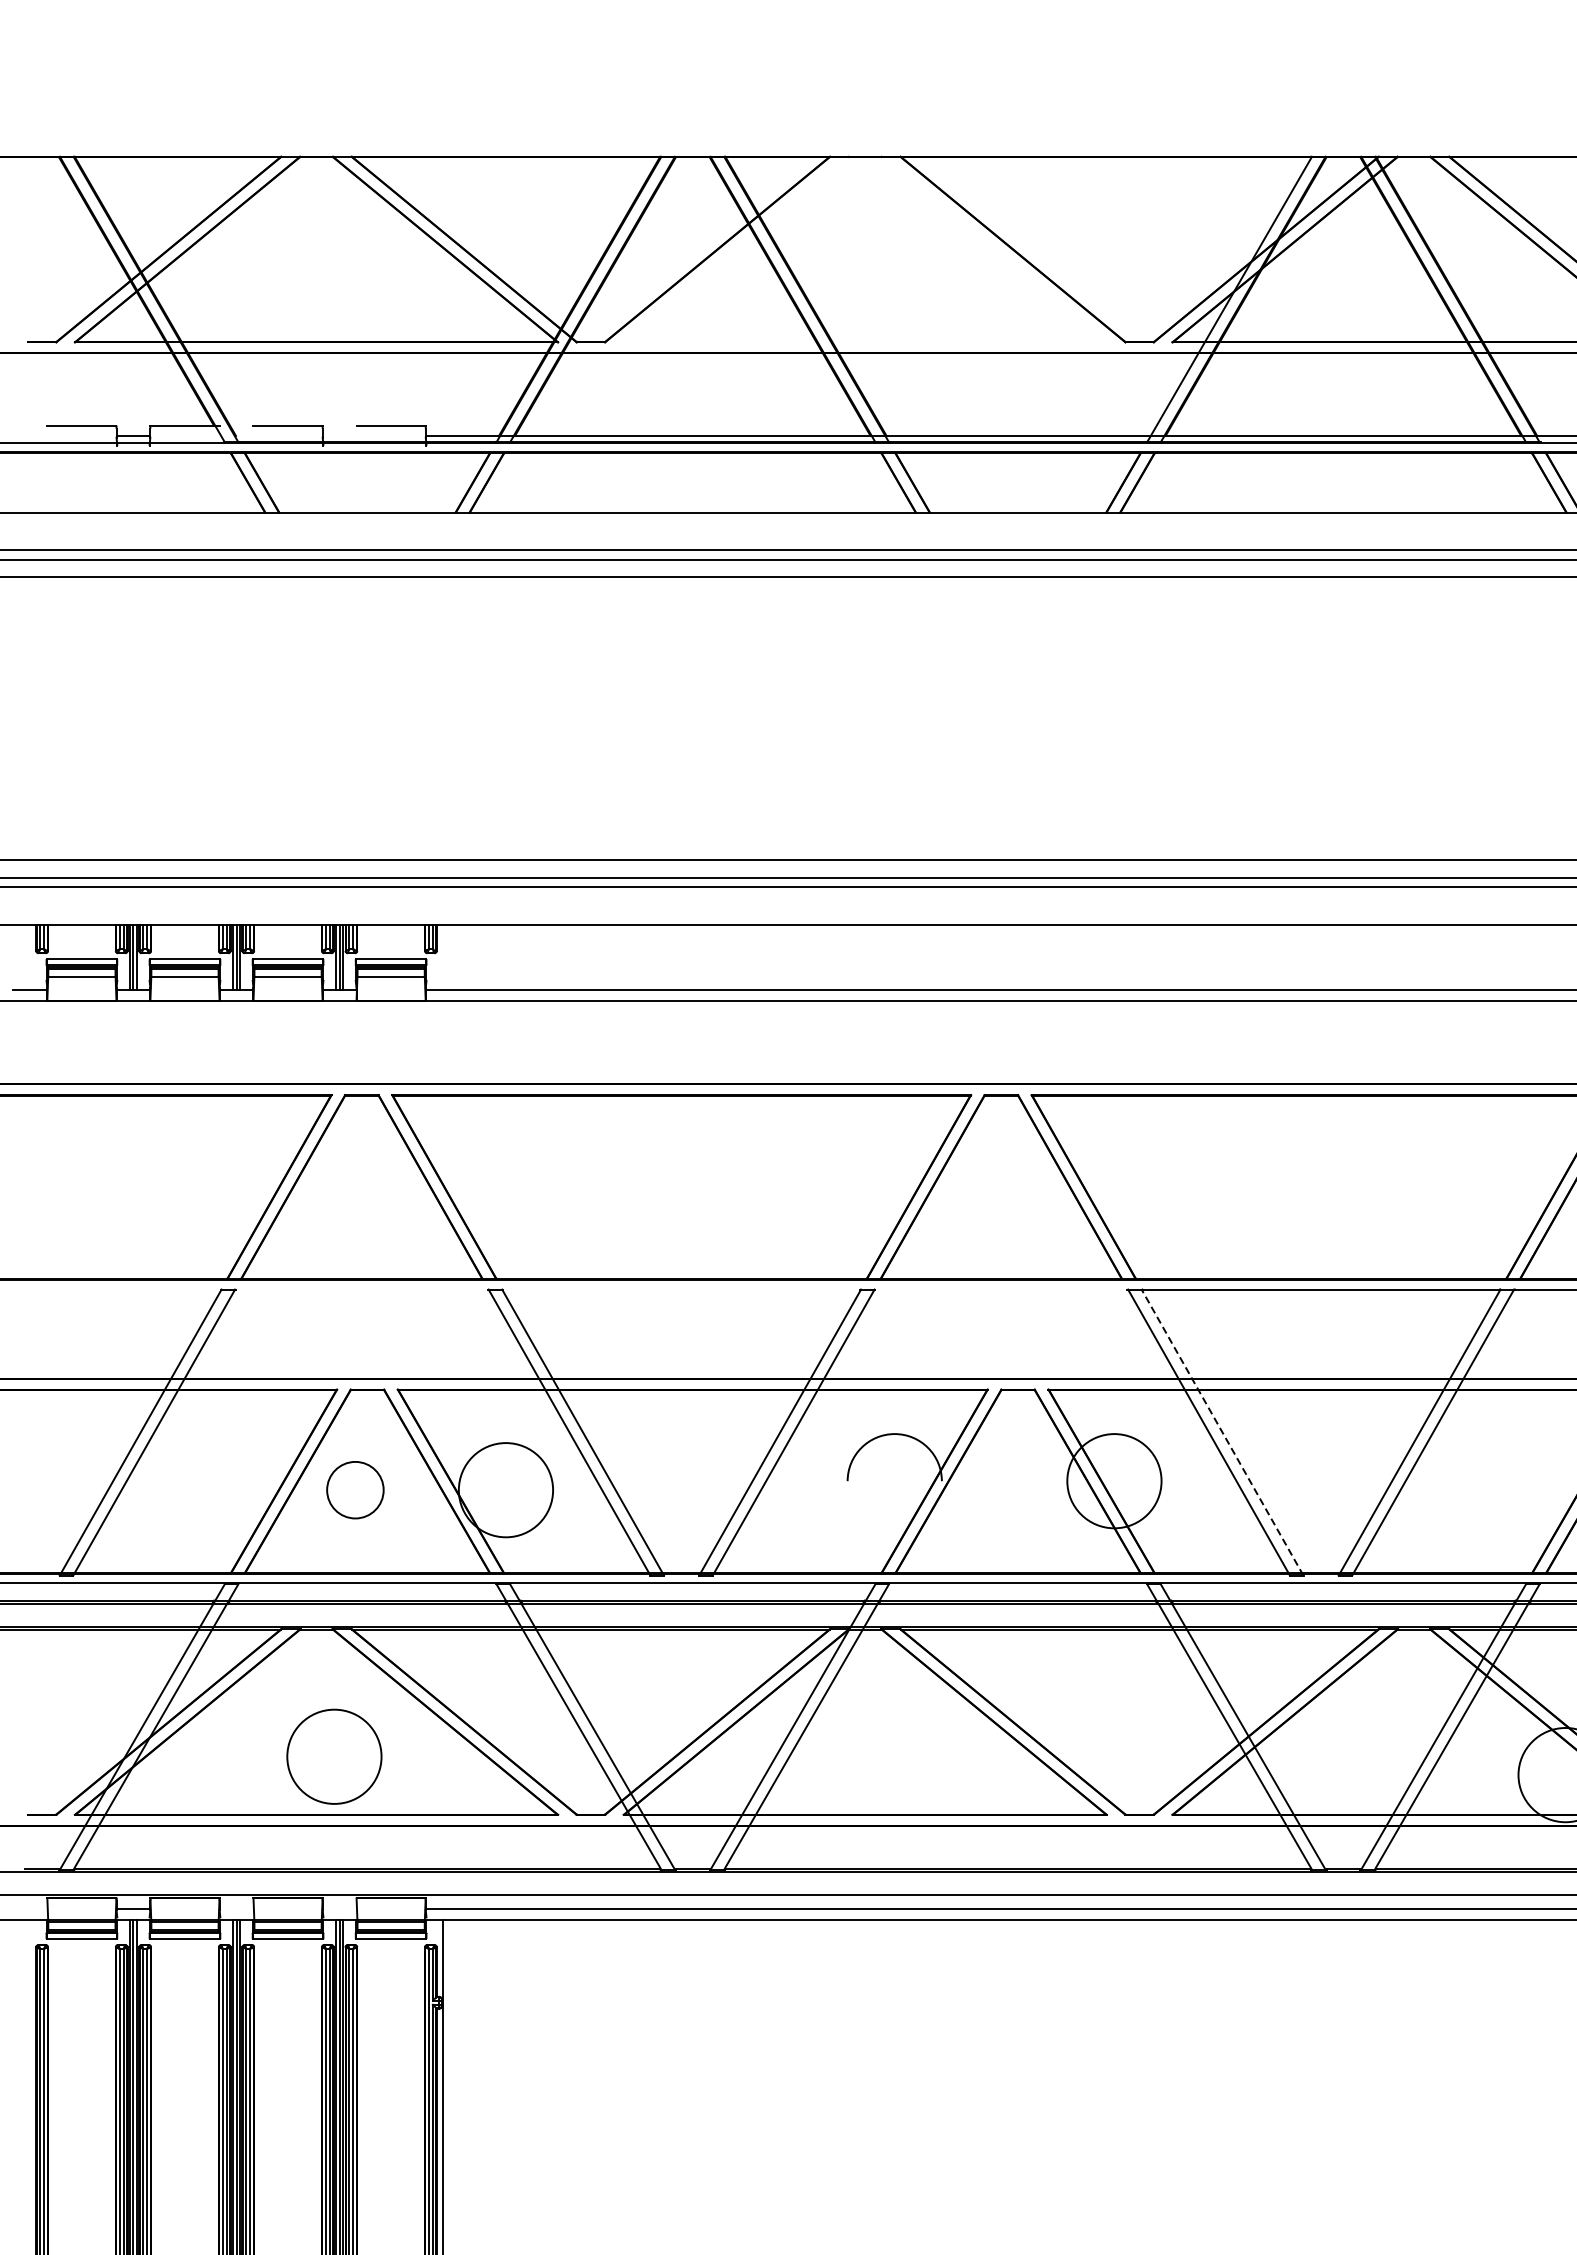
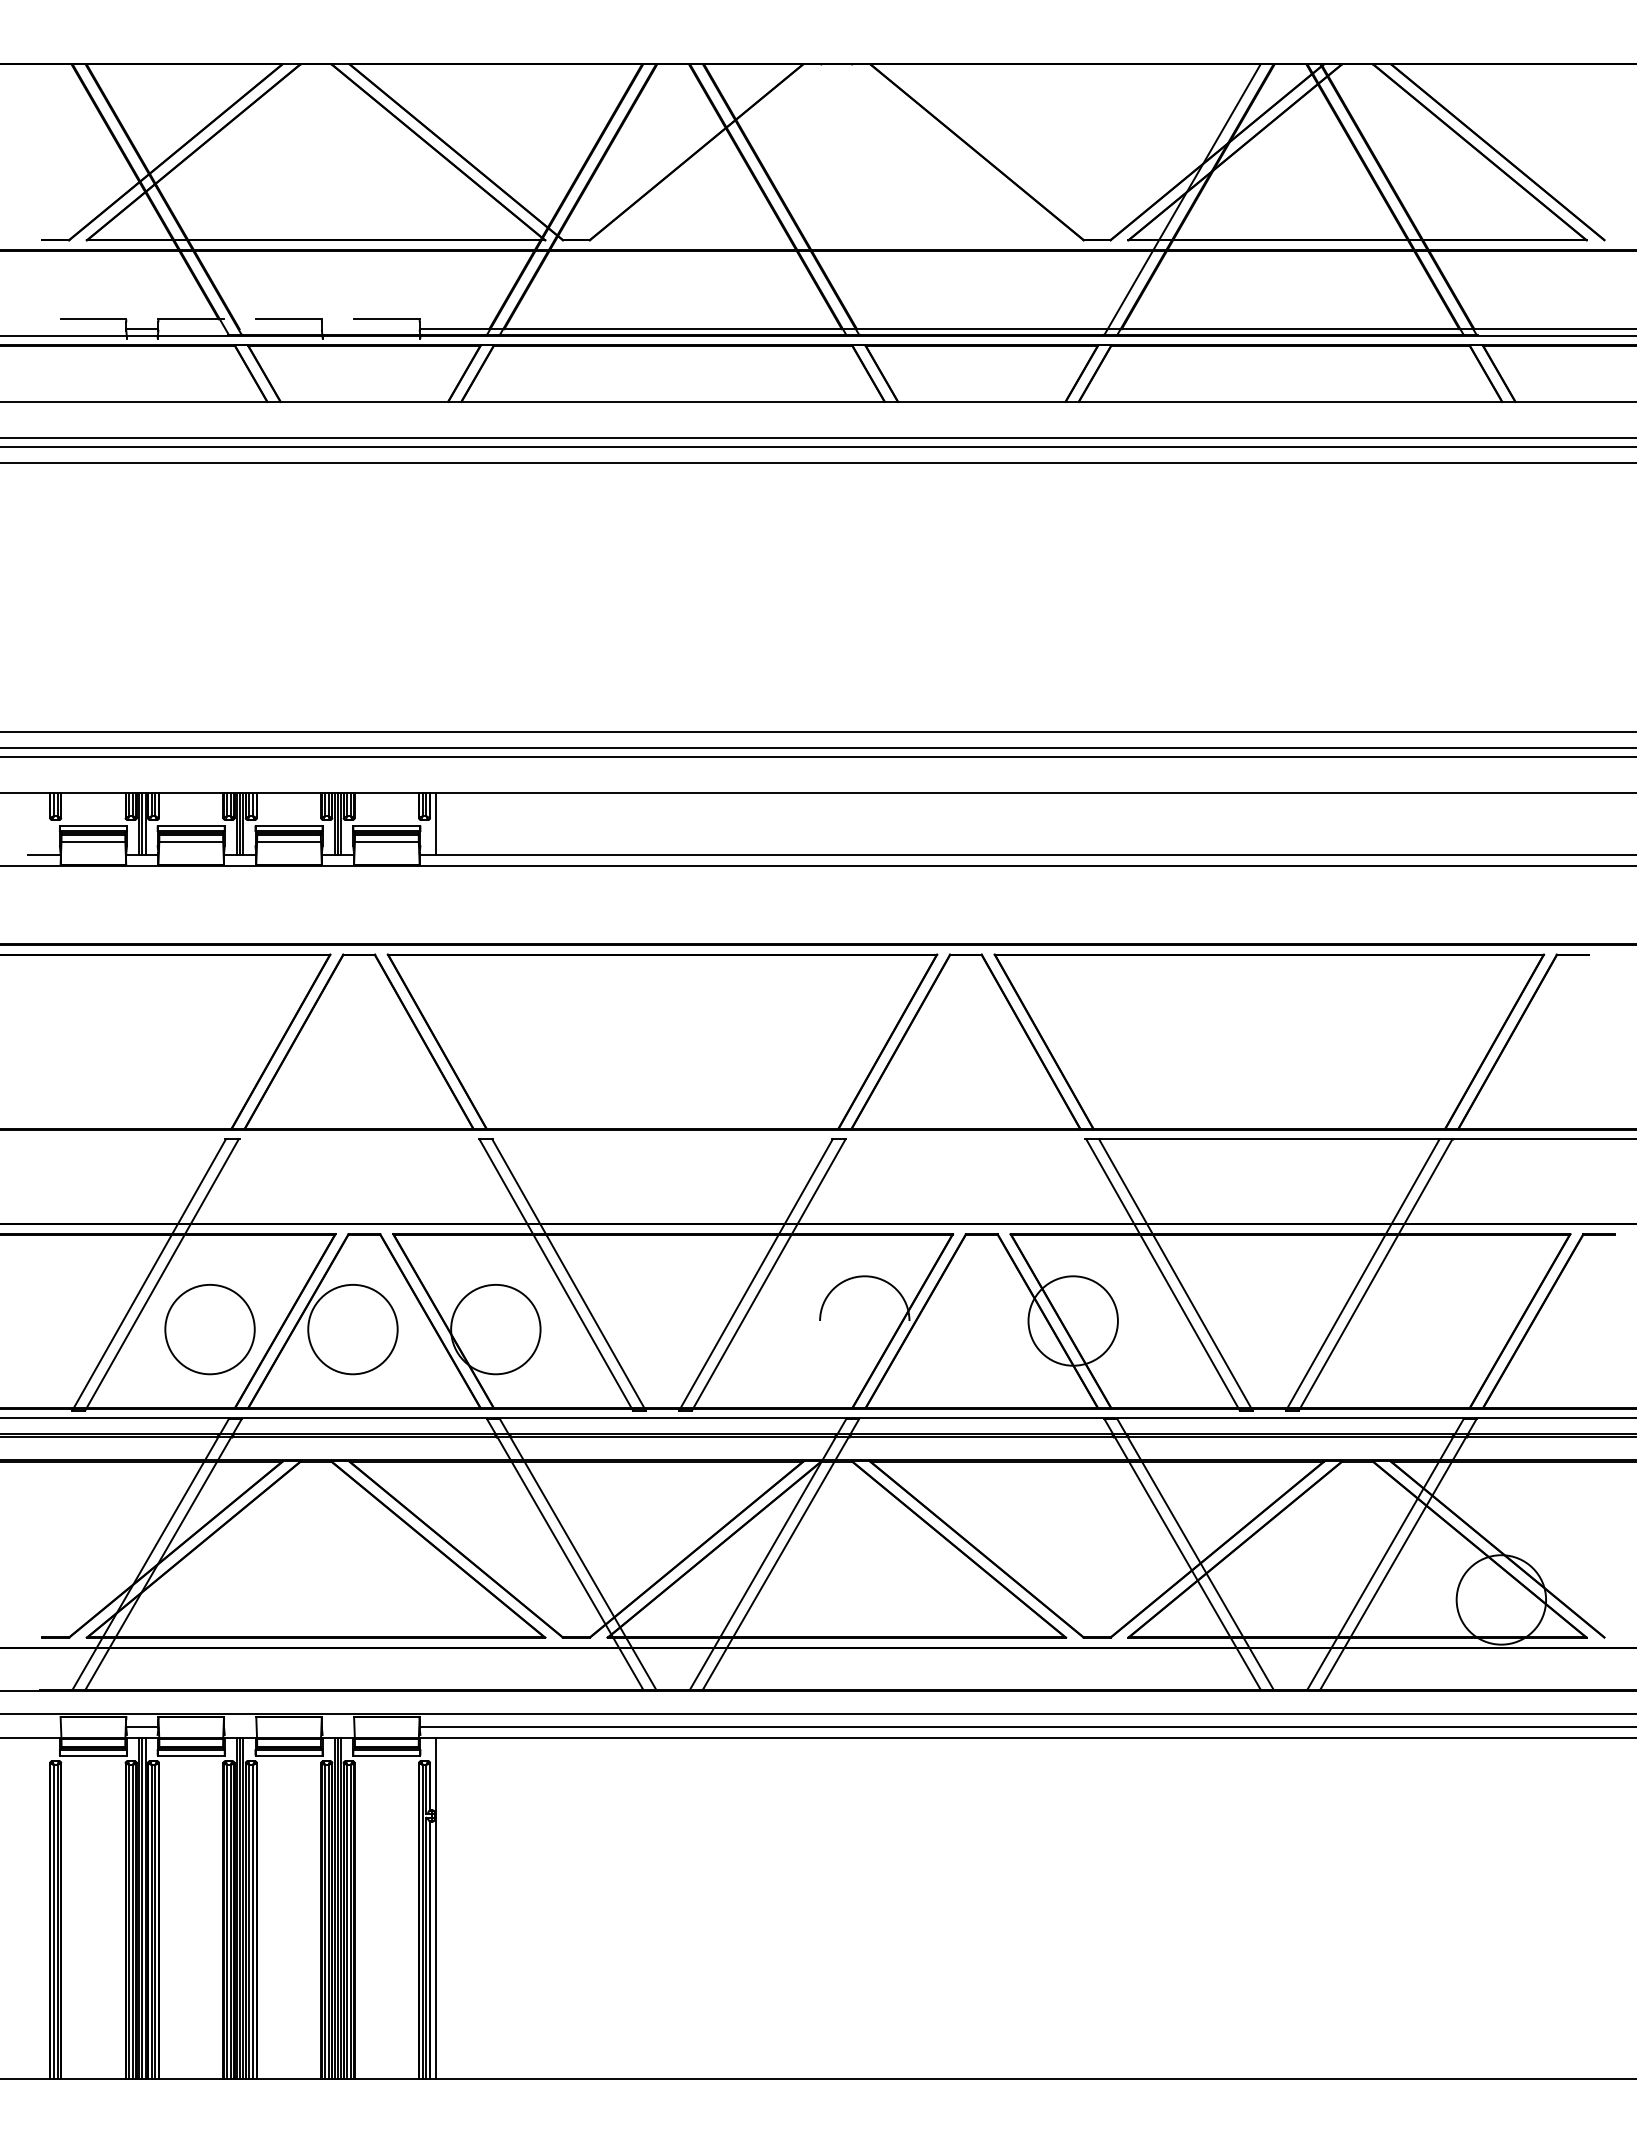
line: (442, 956) -> (435, 823), added
line: (1222, 1432) -> (1175, 1274), dashed -> solid
circle: (354, 1490) -> (352, 1329), size x1.67
circle: (333, 1756) -> (209, 1329), moved

